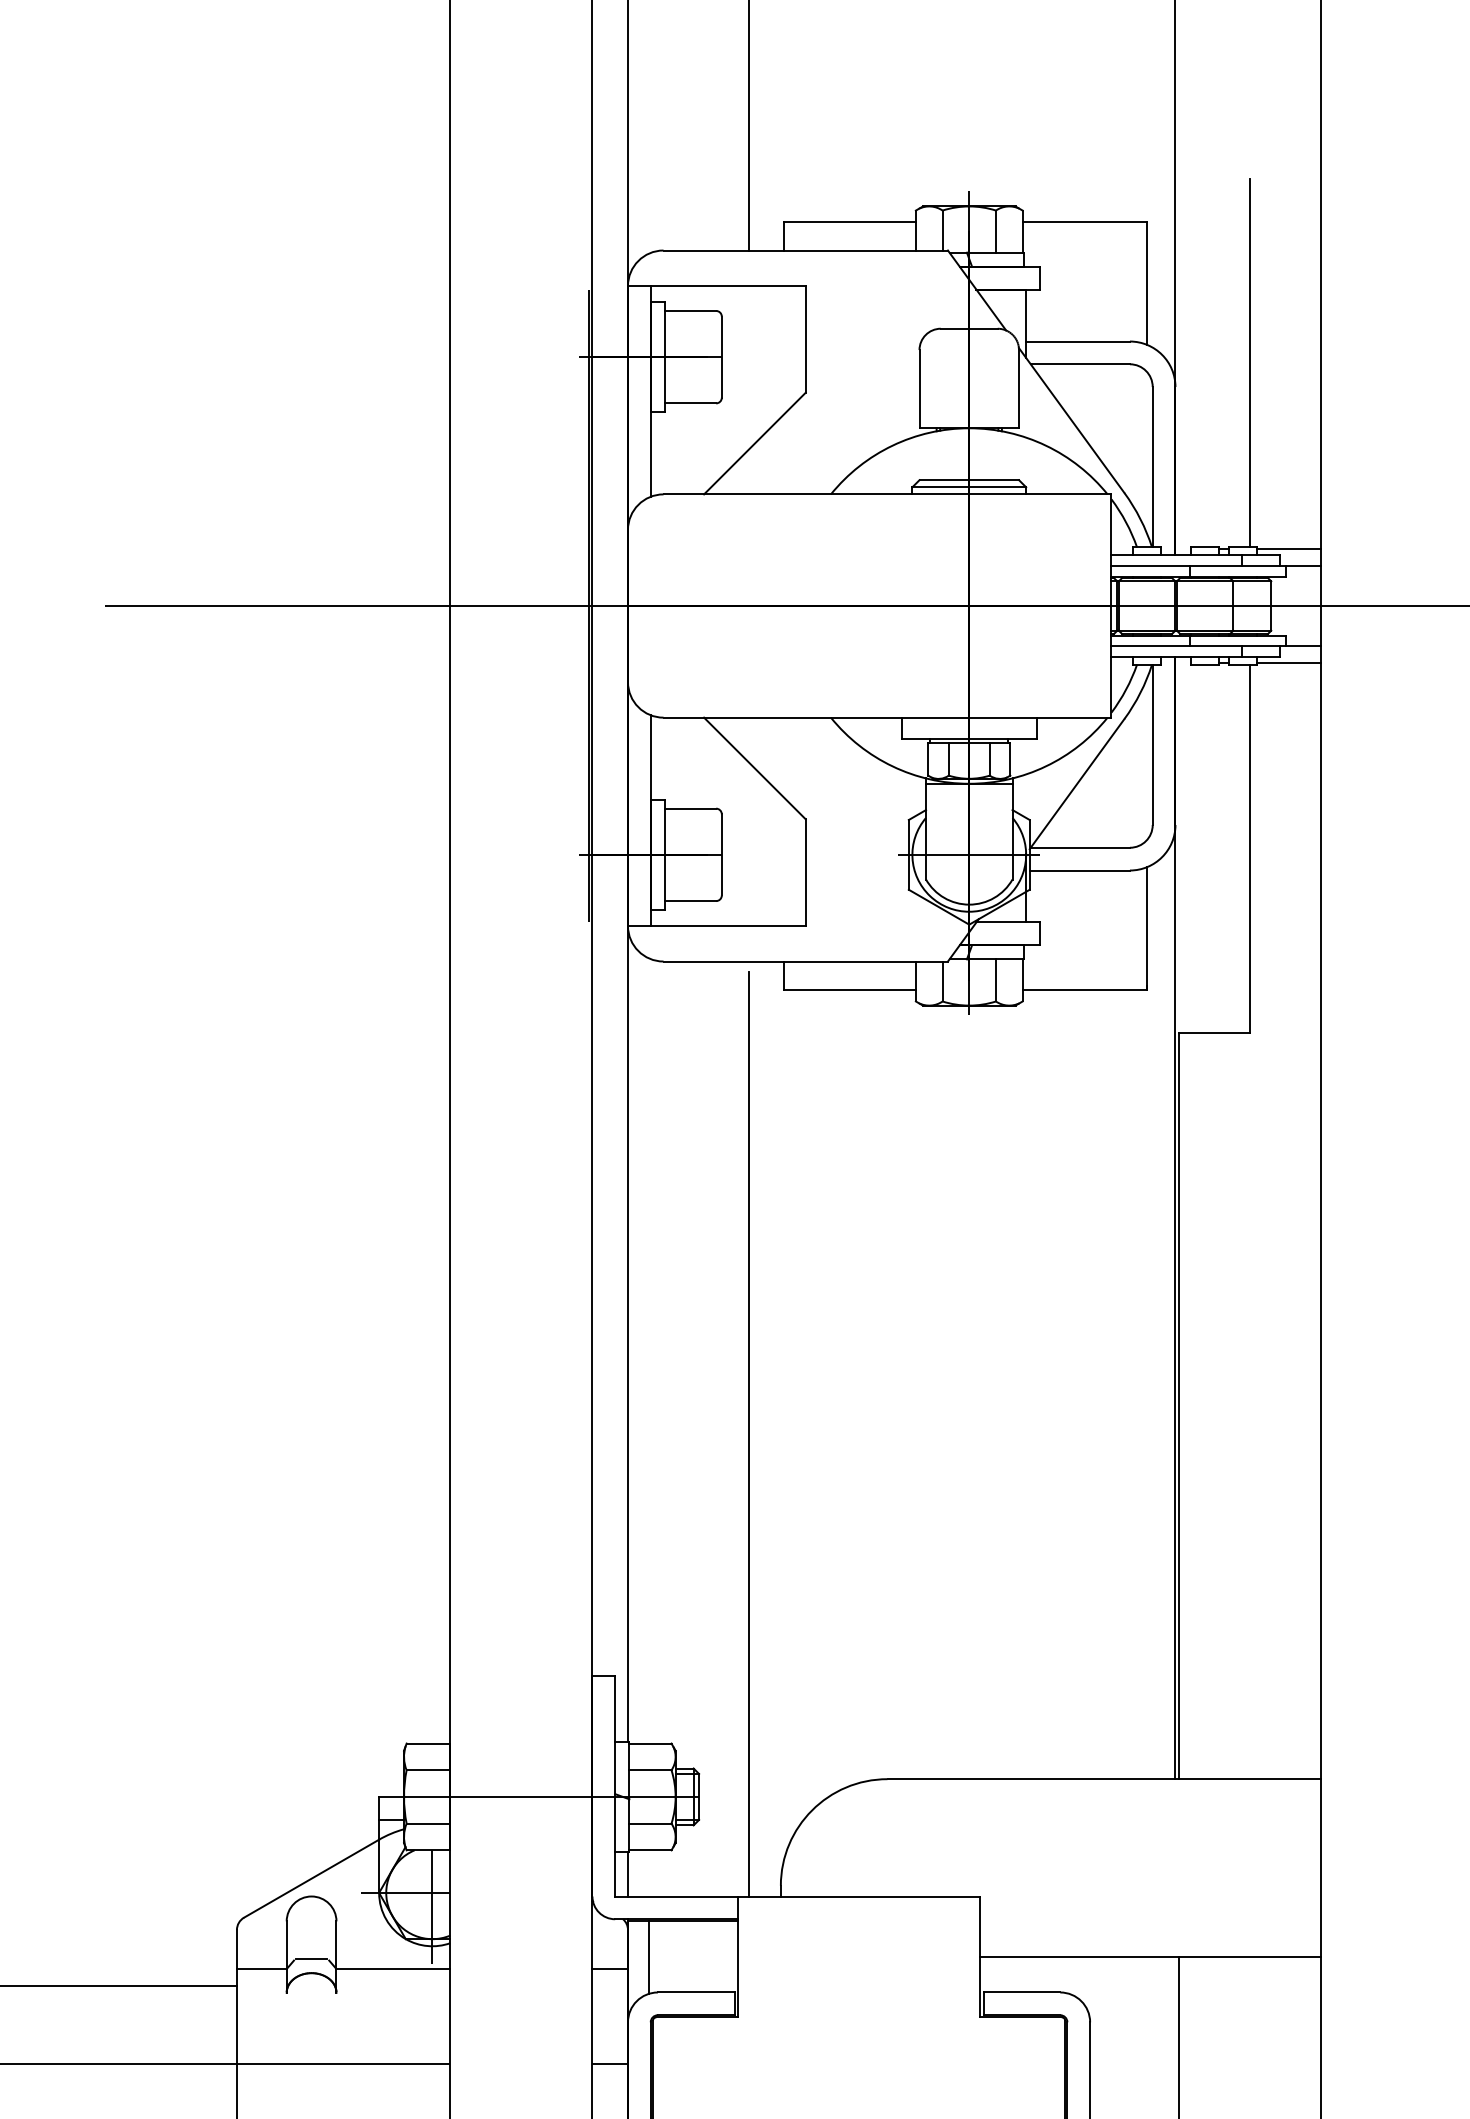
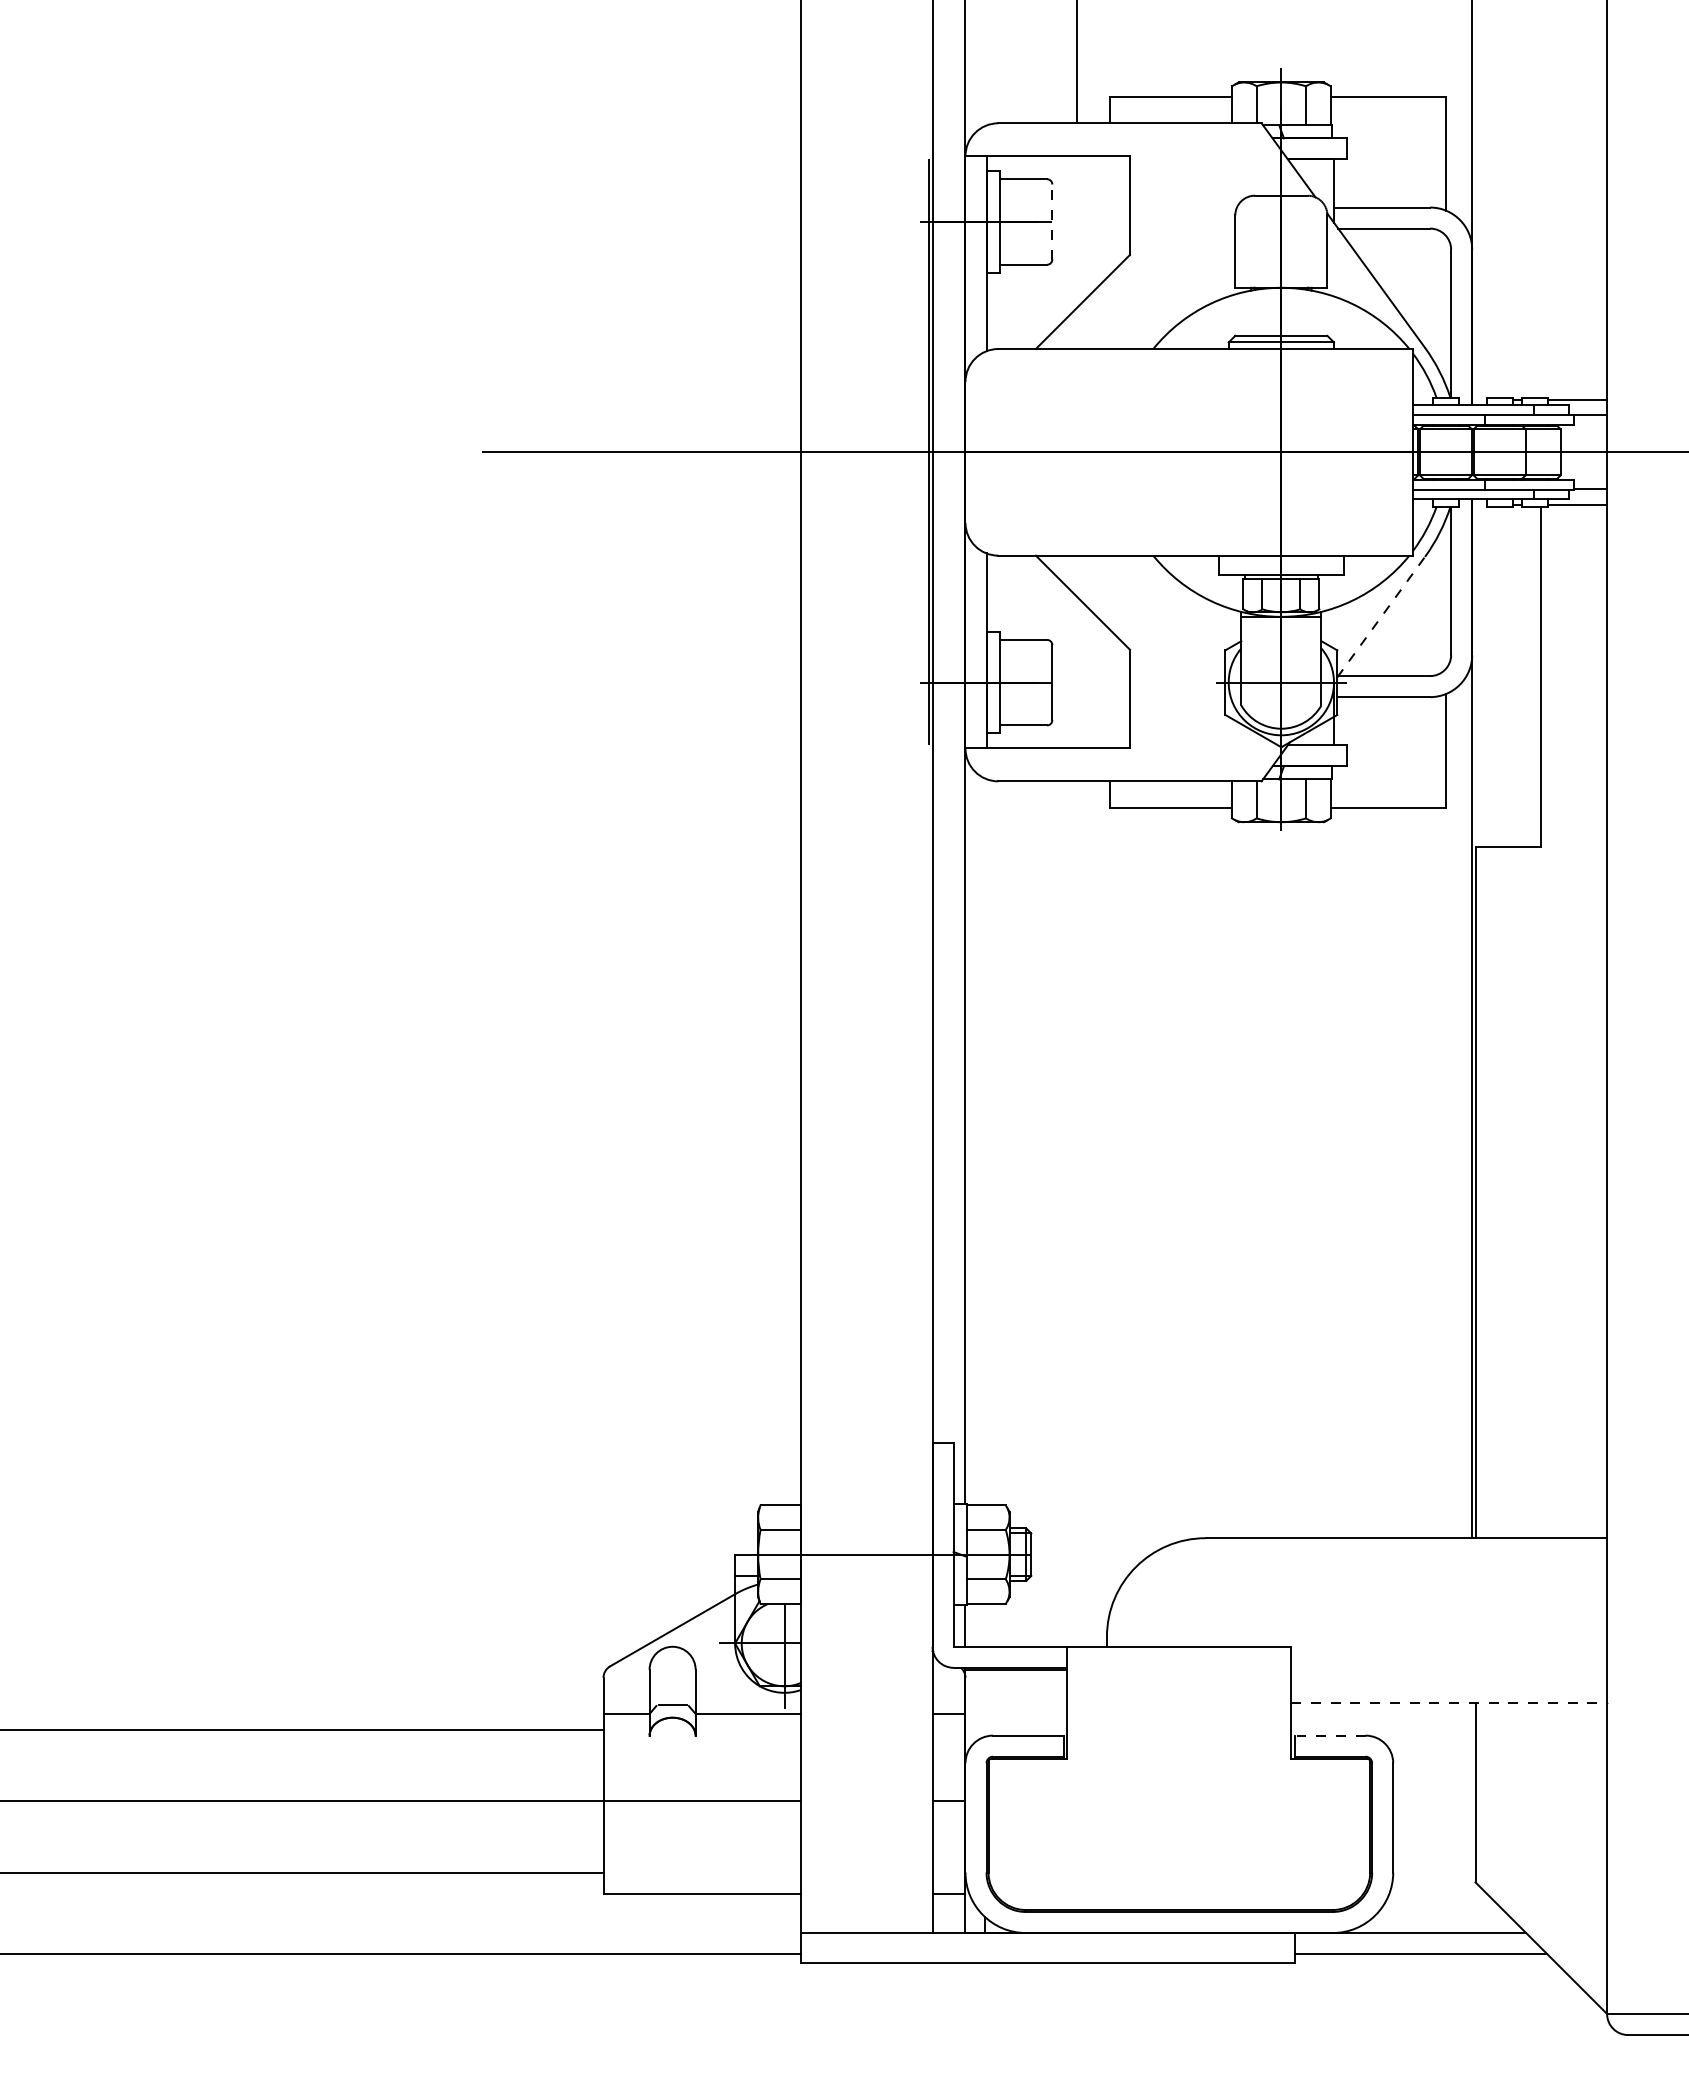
line: (722, 357) -> (1052, 222), solid -> dashed
line: (1250, 363) -> (1541, 227), removed
line: (1077, 784) -> (1381, 617), solid -> dashed
line: (749, 1433) -> (1077, 1218), removed
line: (649, 1956) -> (985, 1702), removed
line: (1150, 1956) -> (1449, 1702), solid -> dashed
line: (1022, 1992) -> (1330, 1735), solid -> dashed

